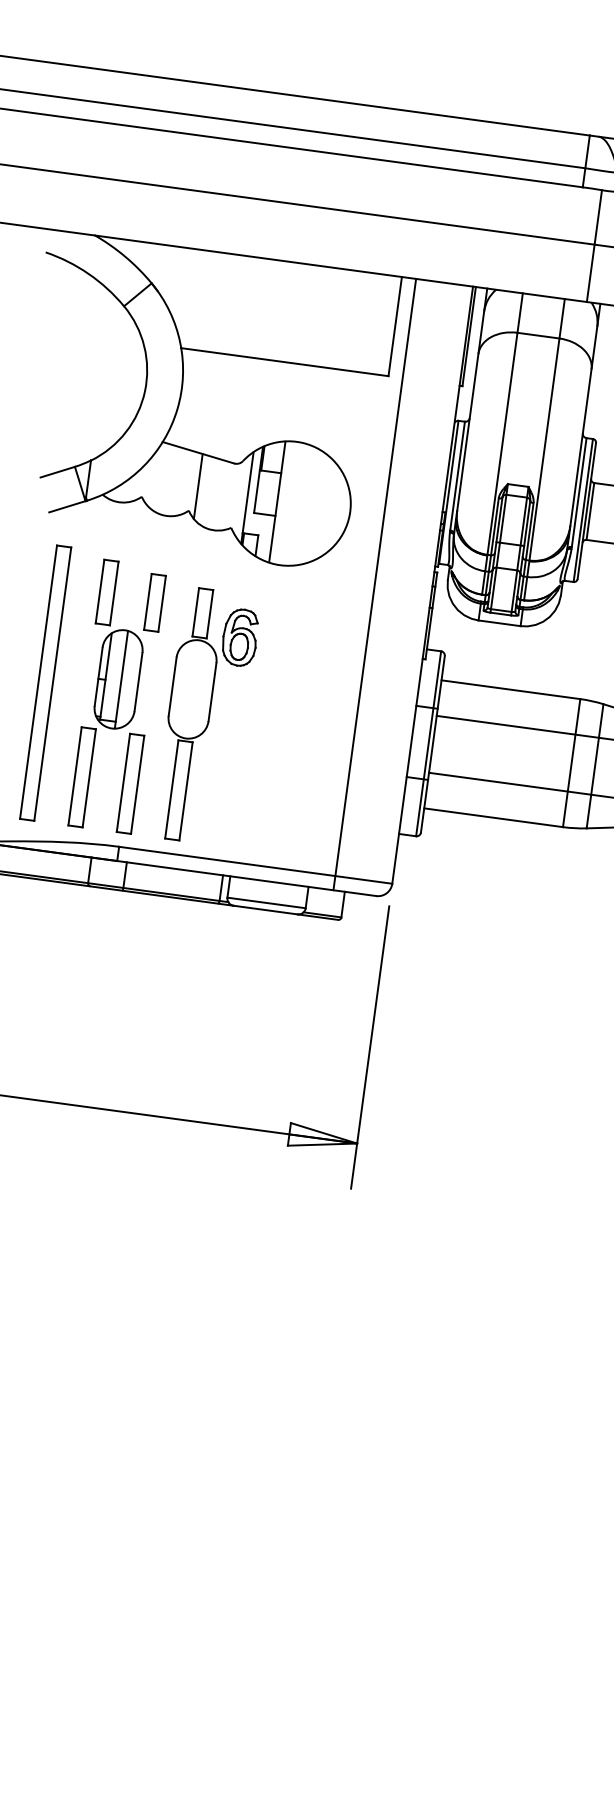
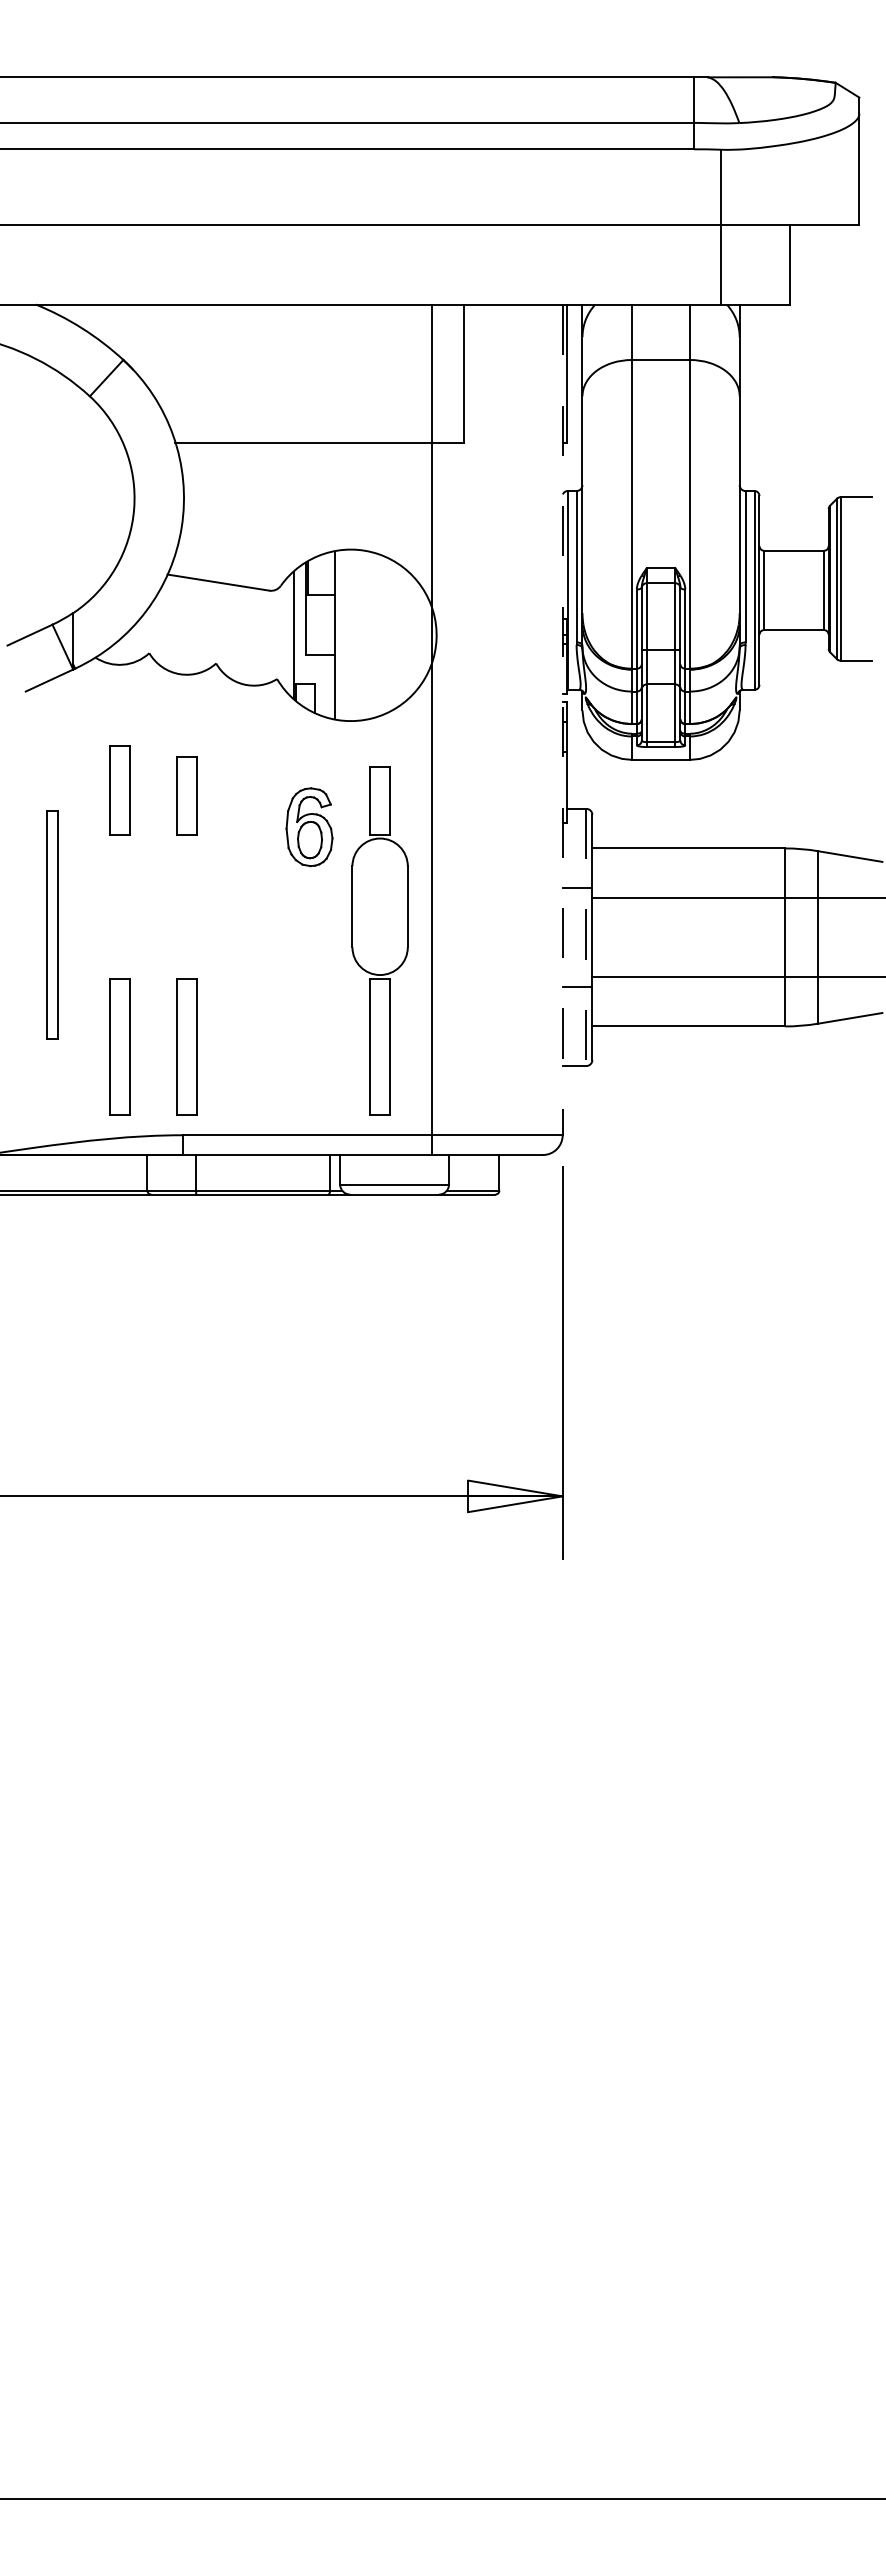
line: (198, 486) -> (224, 628), removed
line: (374, 584) -> (431, 729), moved
line: (432, 585) -> (562, 720), solid -> dashed
part: (118, 679) -> (150, 906), removed
part: (45, 682) -> (52, 924), size x0.6
part: (188, 713) -> (379, 940), moved
line: (428, 743) -> (586, 937), solid -> dashed

